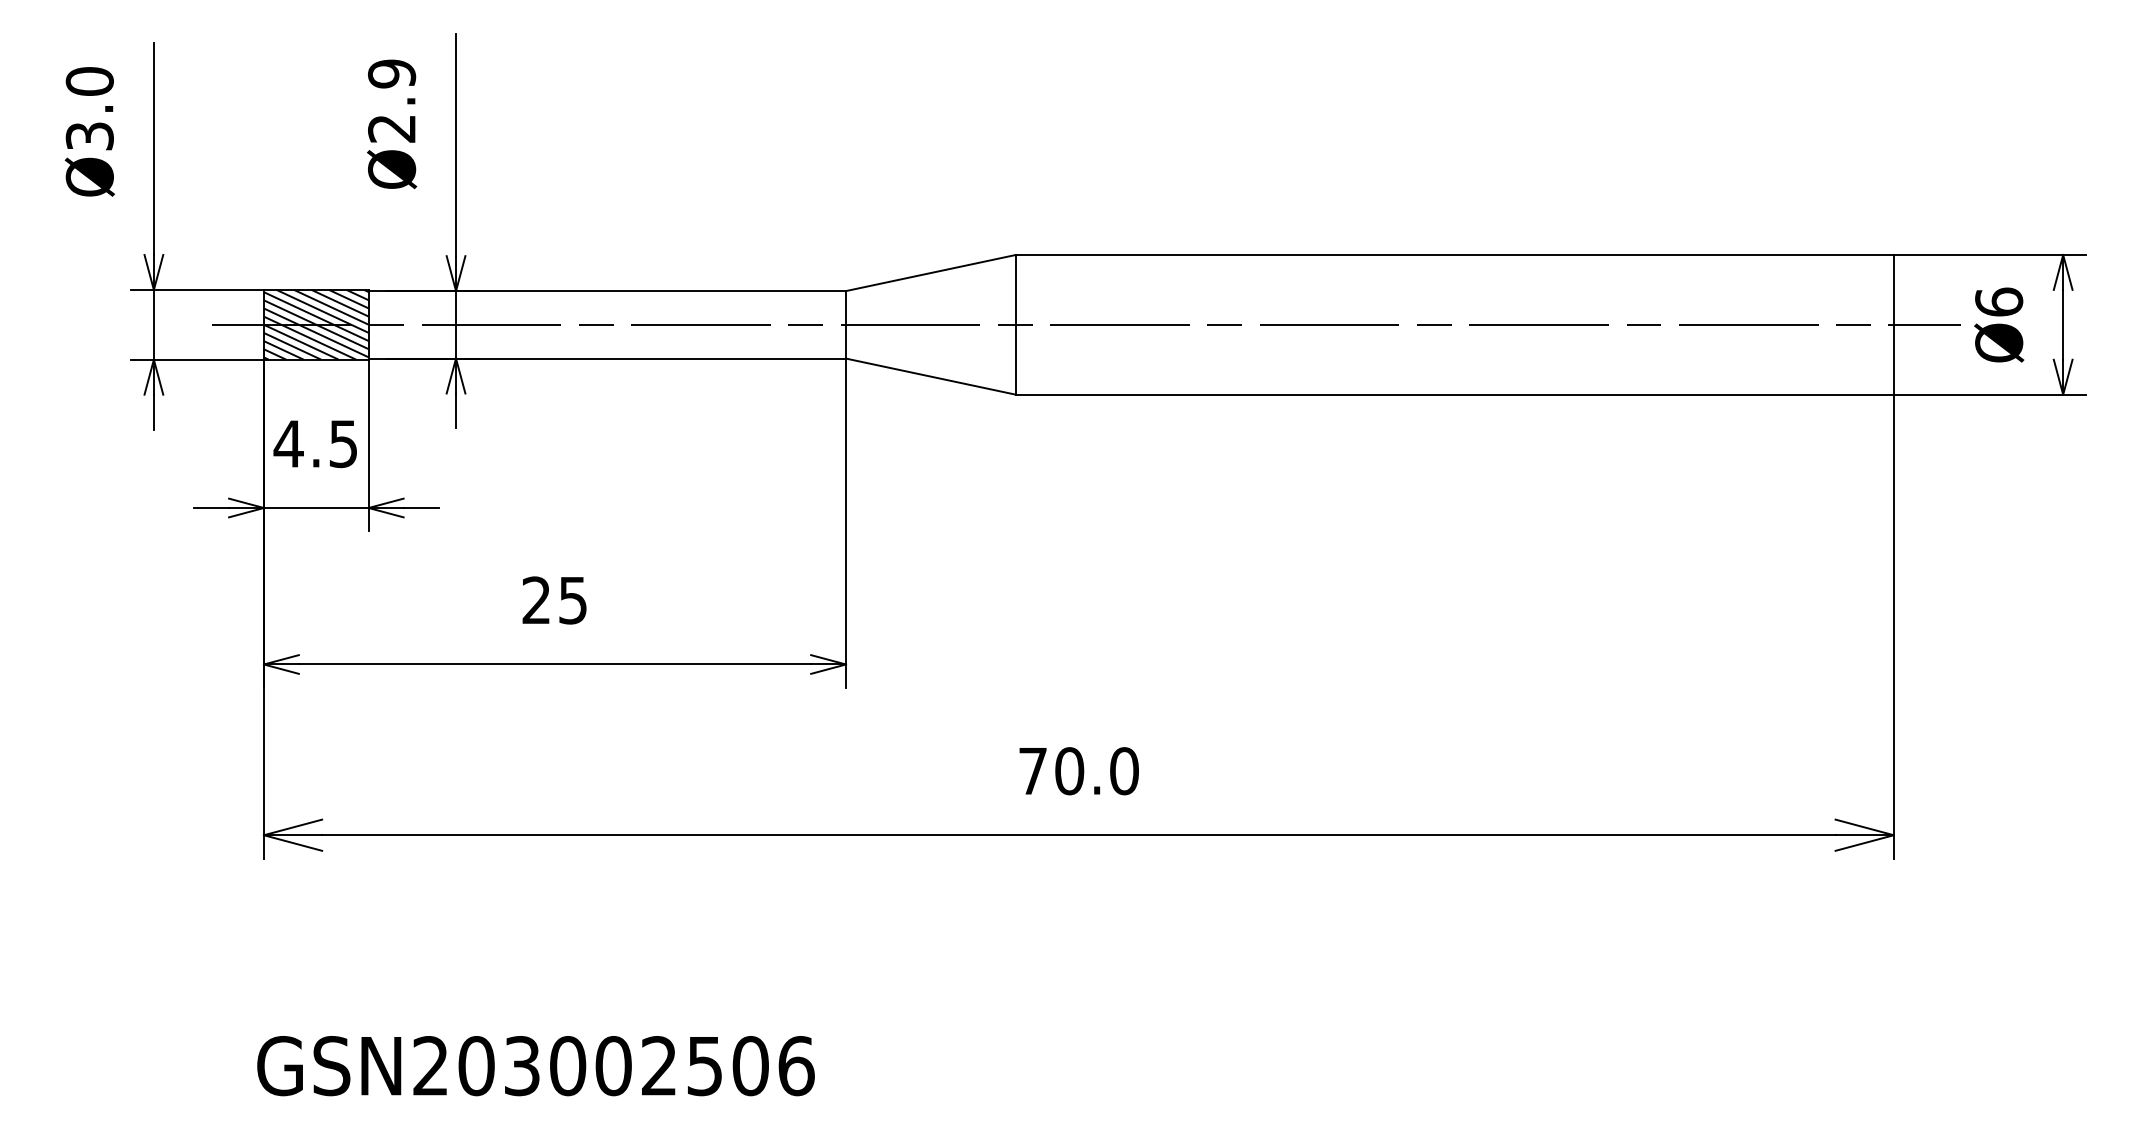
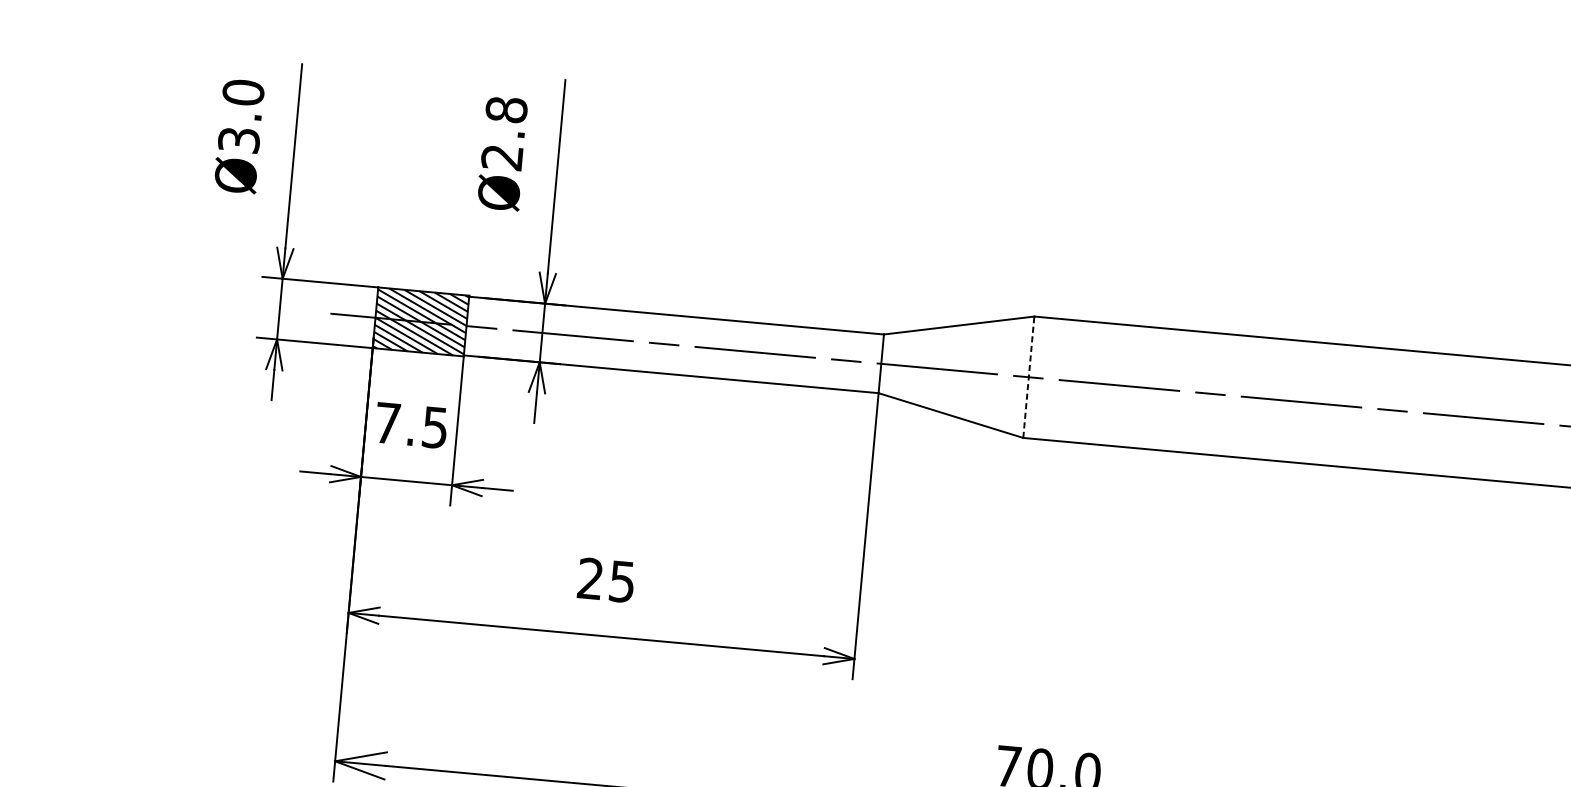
text: (392, 73) -> (507, 109), Ø2.9 -> Ø2.8
line: (1015, 324) -> (1028, 376), solid -> dashed
text: (288, 443) -> (387, 422), 4.5 -> 7.5

